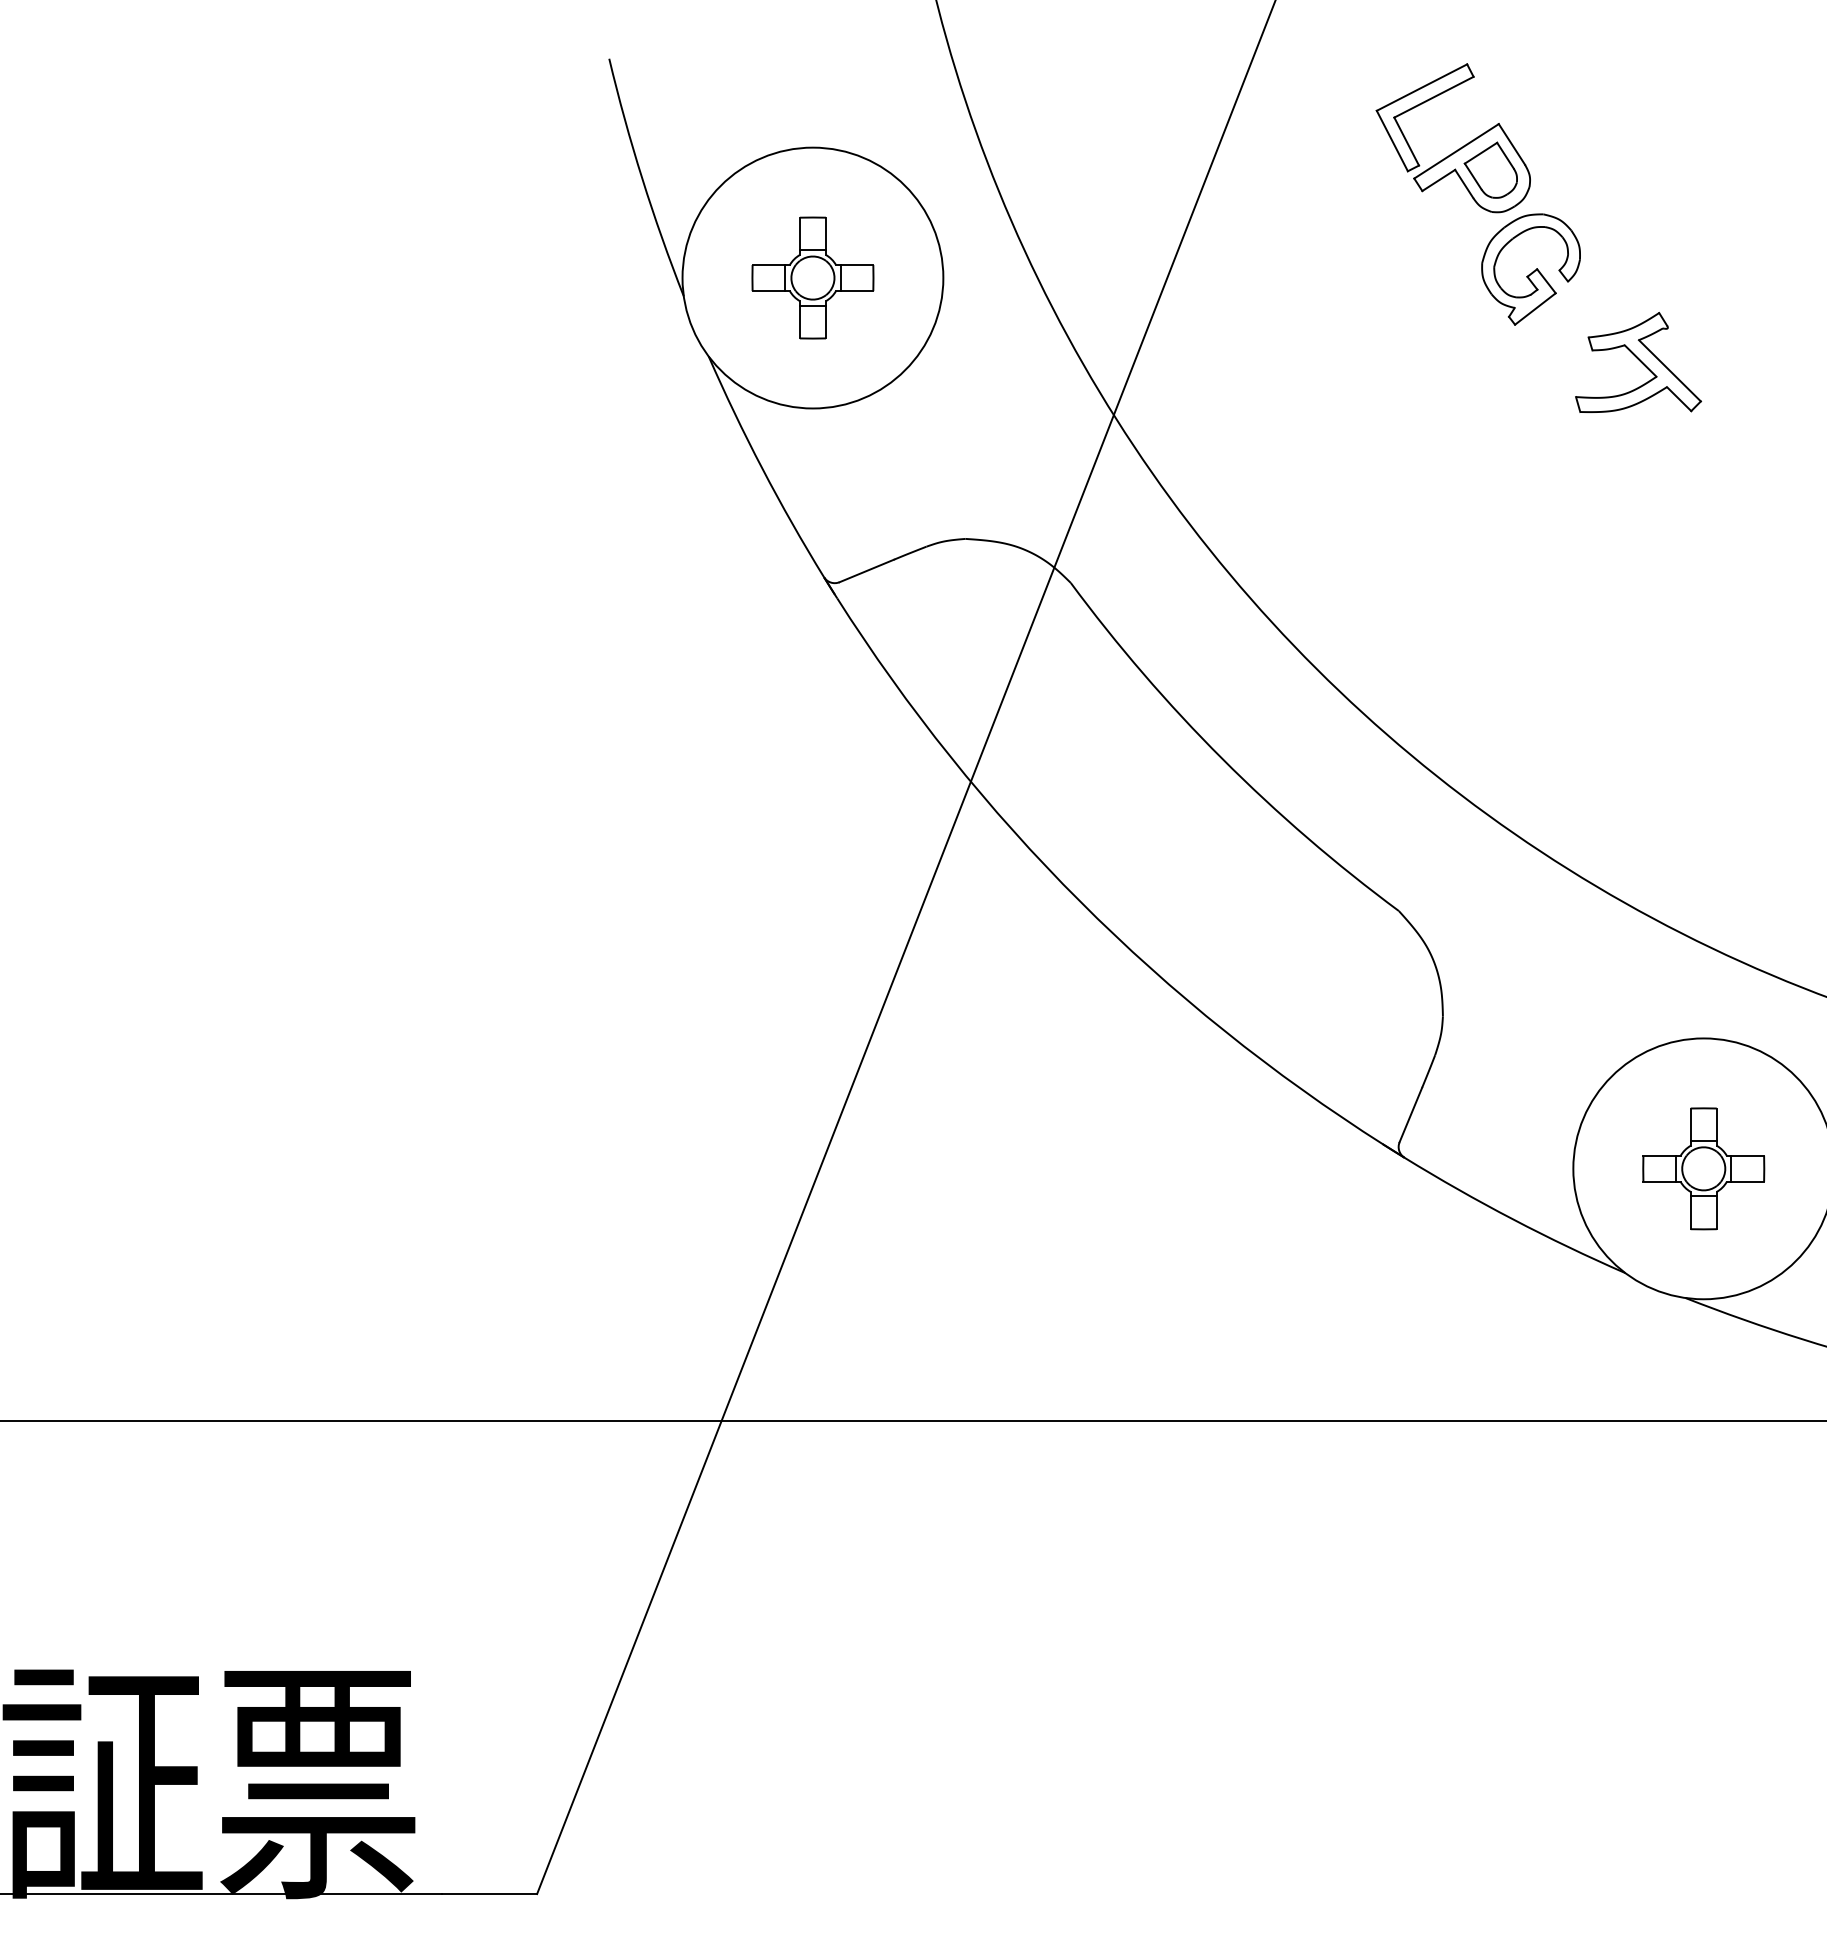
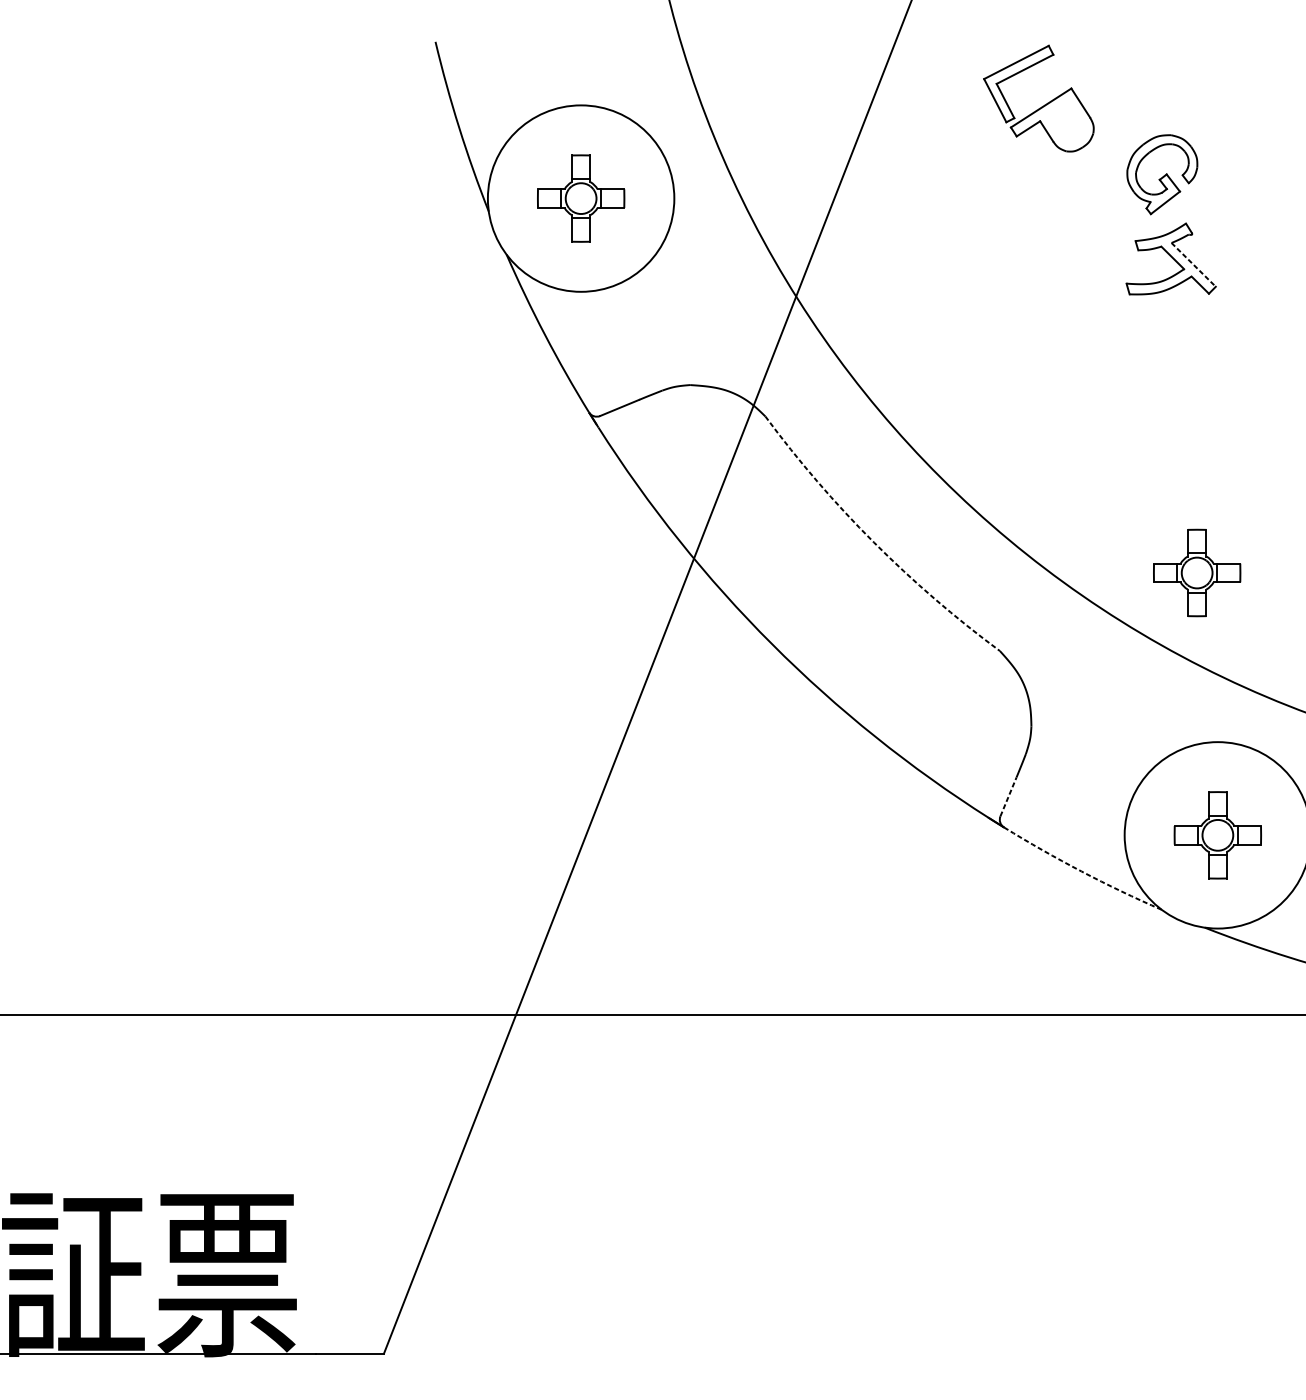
part: (1490, 169) -> (1065, 121), removed
part: (1530, 269) -> (1161, 174), moved
line: (1669, 370) -> (1193, 264), solid -> dashed
arc: (1222, 759) -> (873, 542), solid -> dashed
part: (1674, 801) -> (1196, 572), added
line: (1411, 1114) -> (1008, 796), solid -> dashed
arc: (1513, 1219) -> (1081, 871), solid -> dashed

